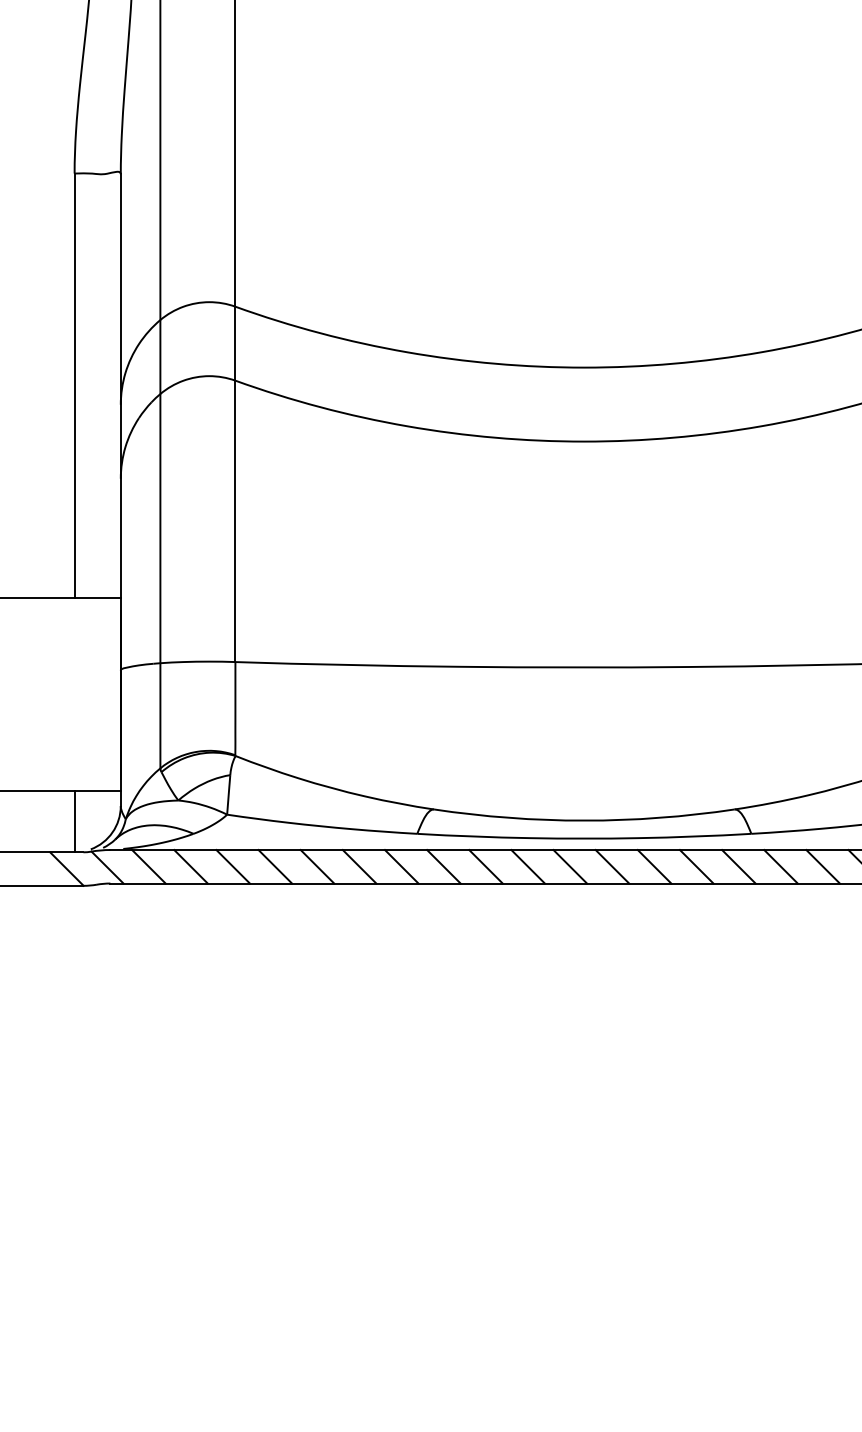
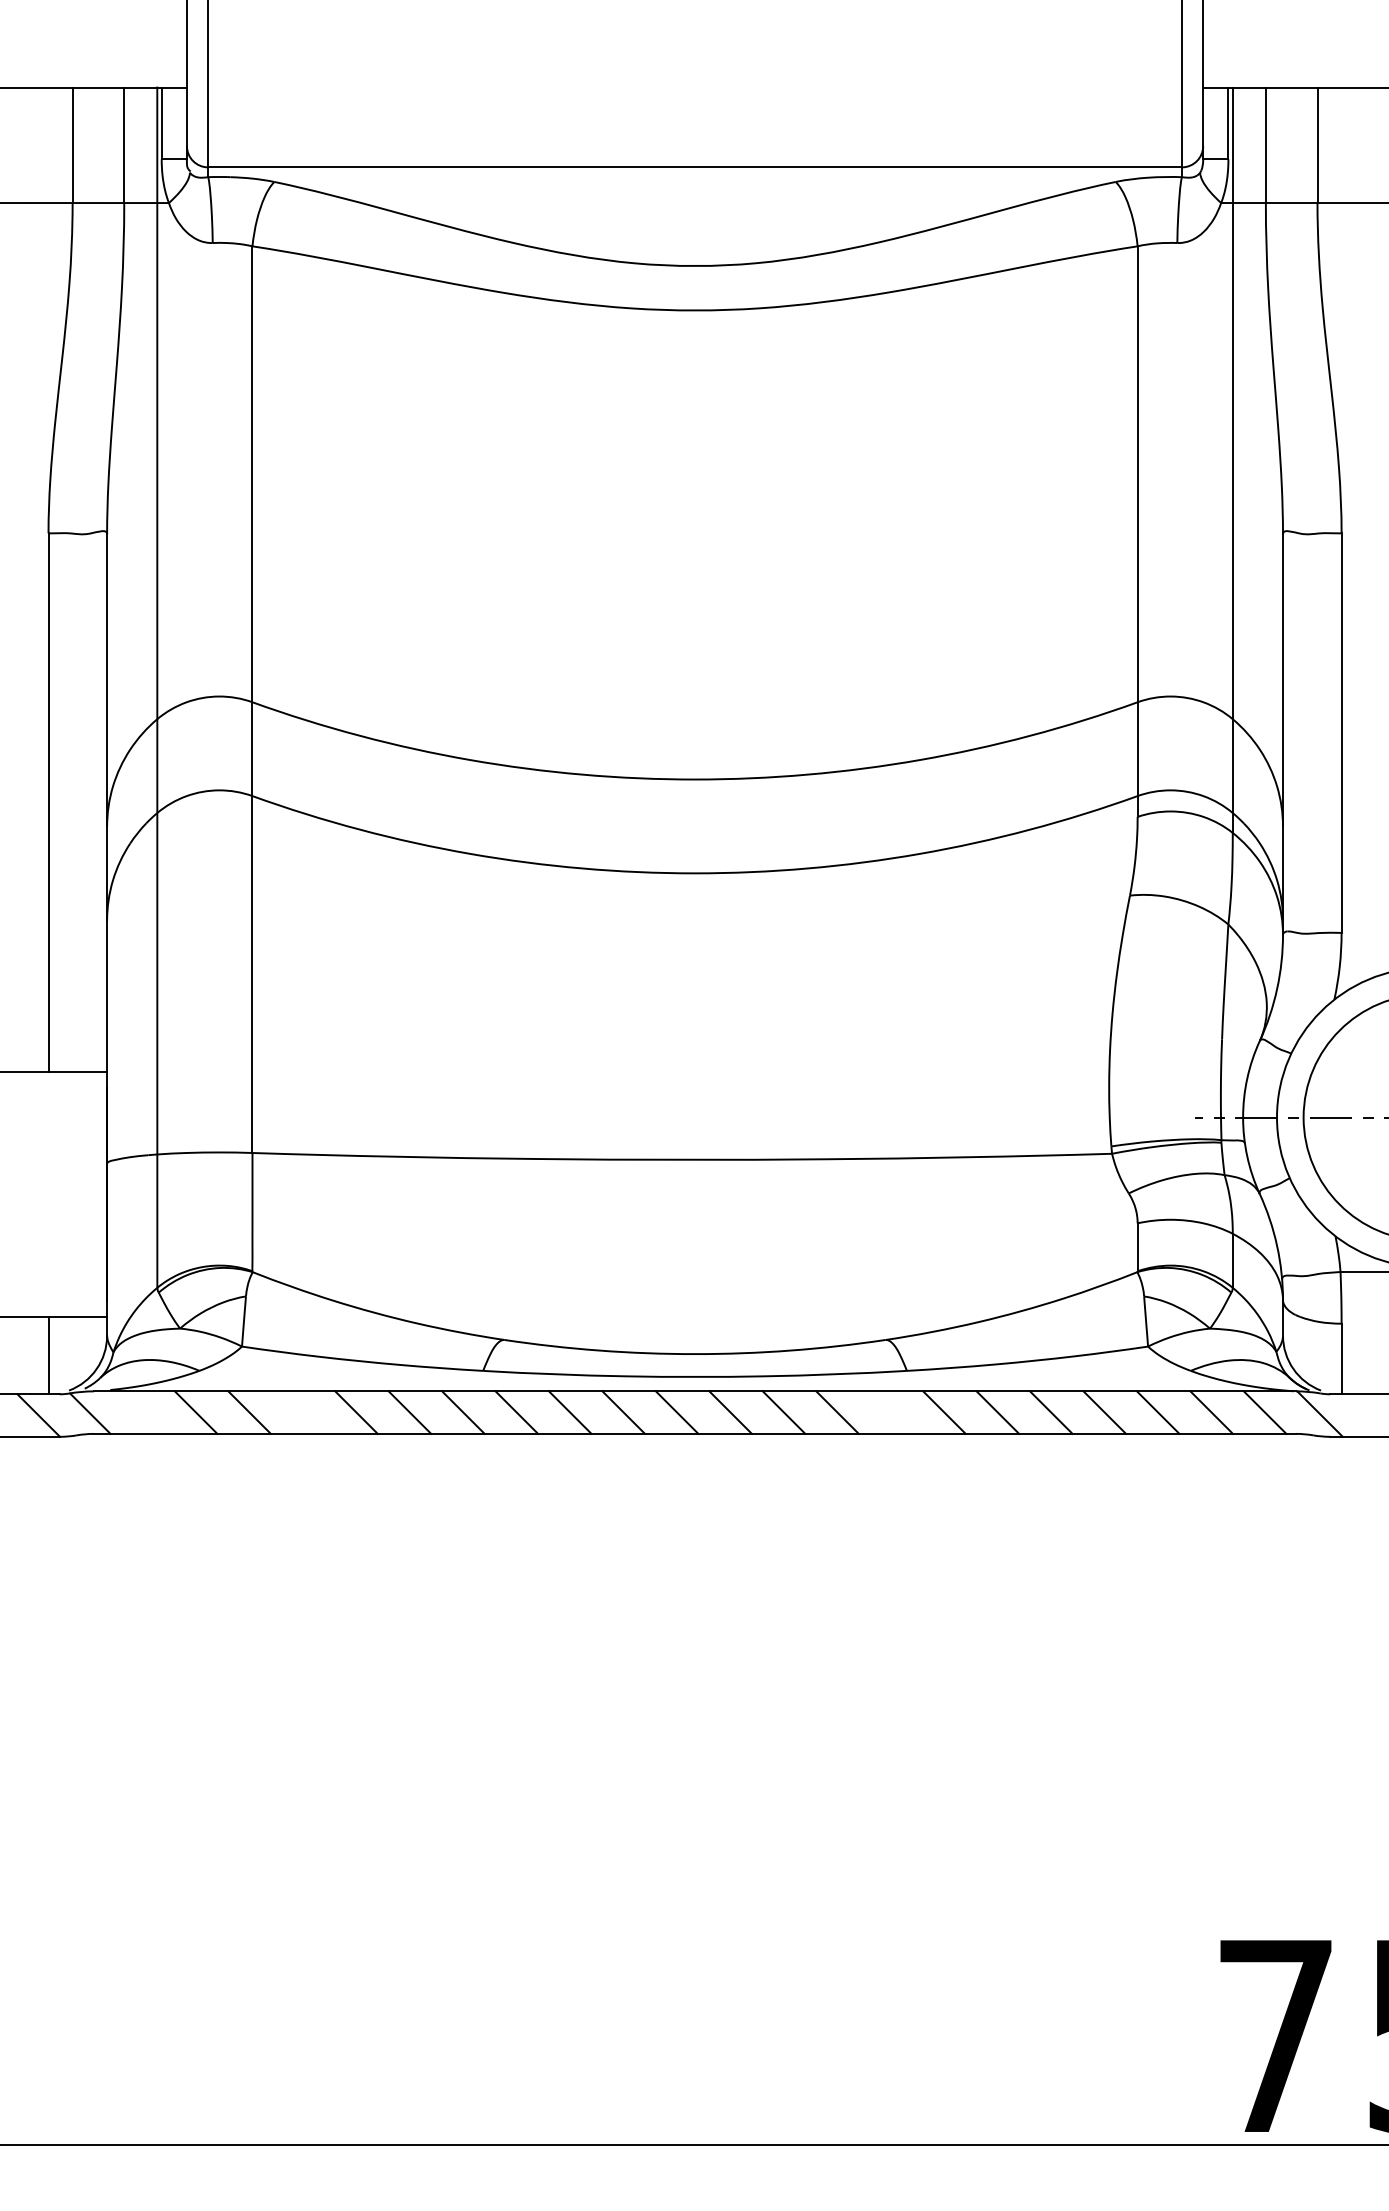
line: (148, 866) -> (142, 1412), removed
line: (274, 866) -> (302, 1412), removed
line: (738, 866) -> (890, 1412), removed

